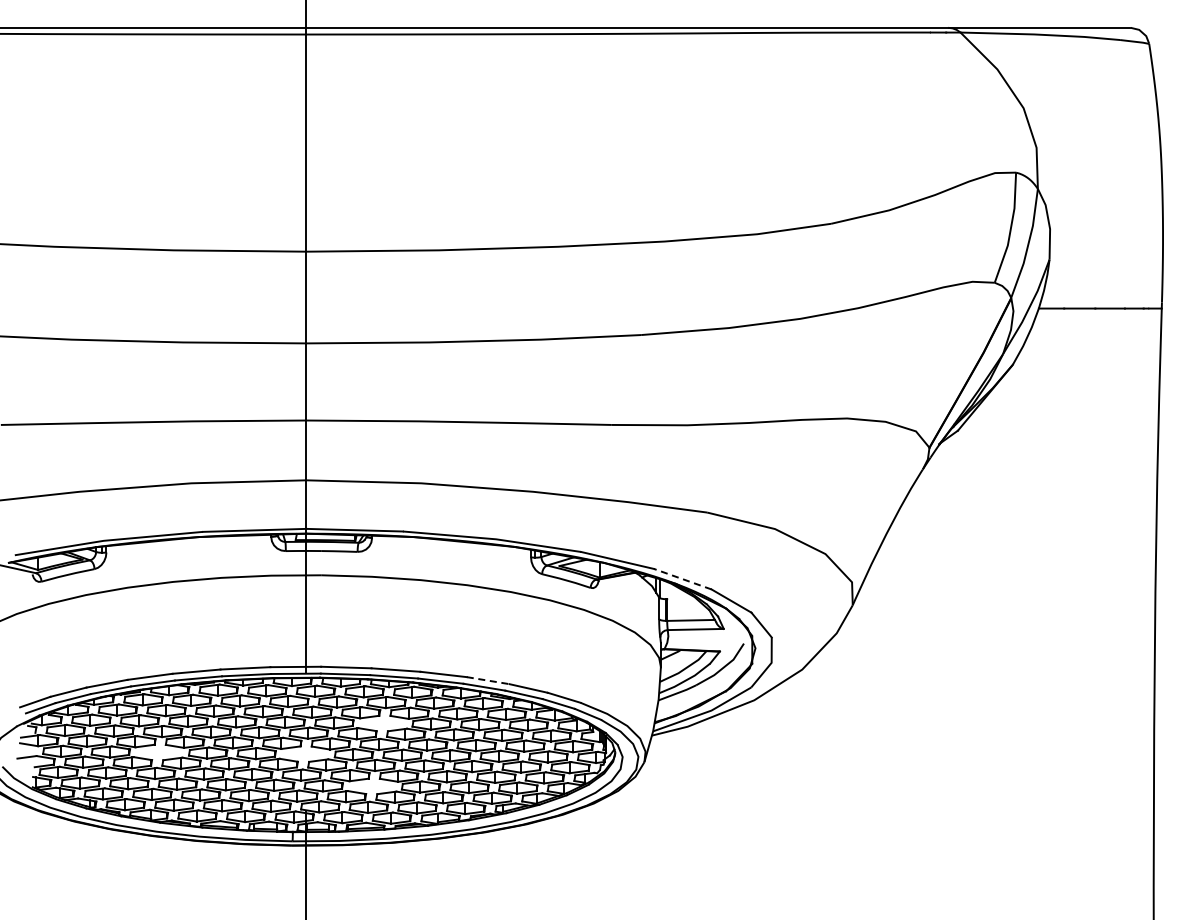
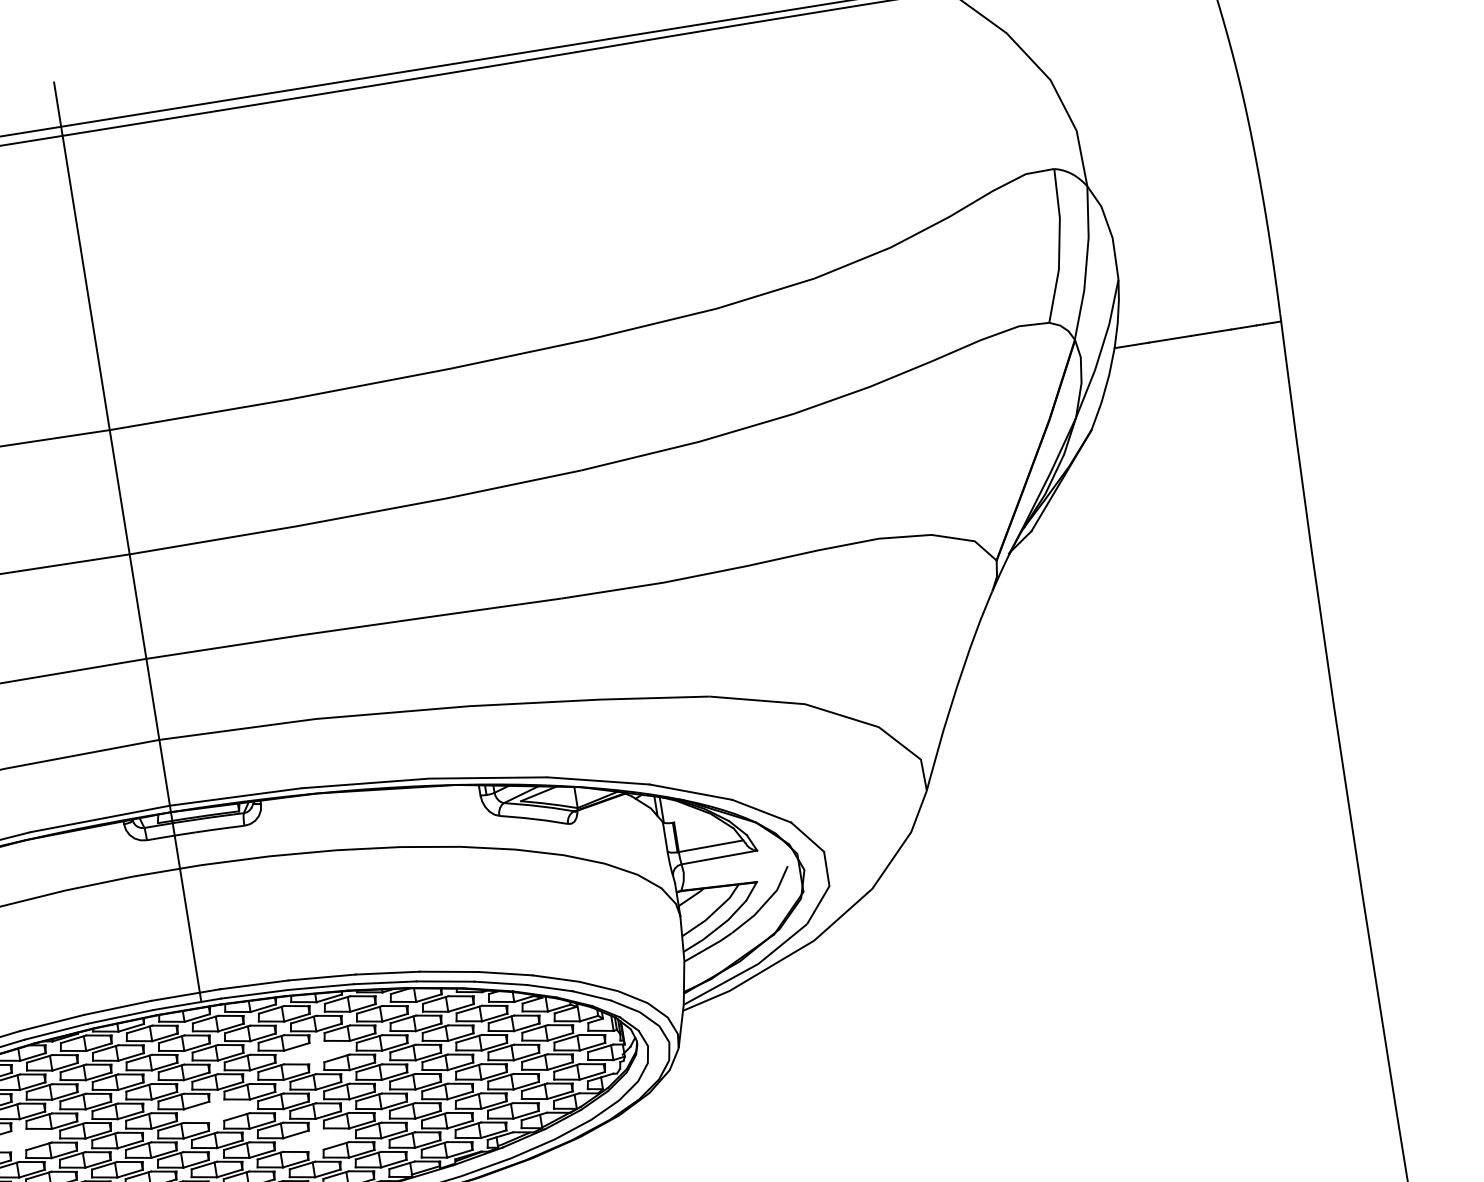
line: (682, 579) -> (690, 792), dashed -> solid
line: (488, 680) -> (449, 971), dashed -> solid

